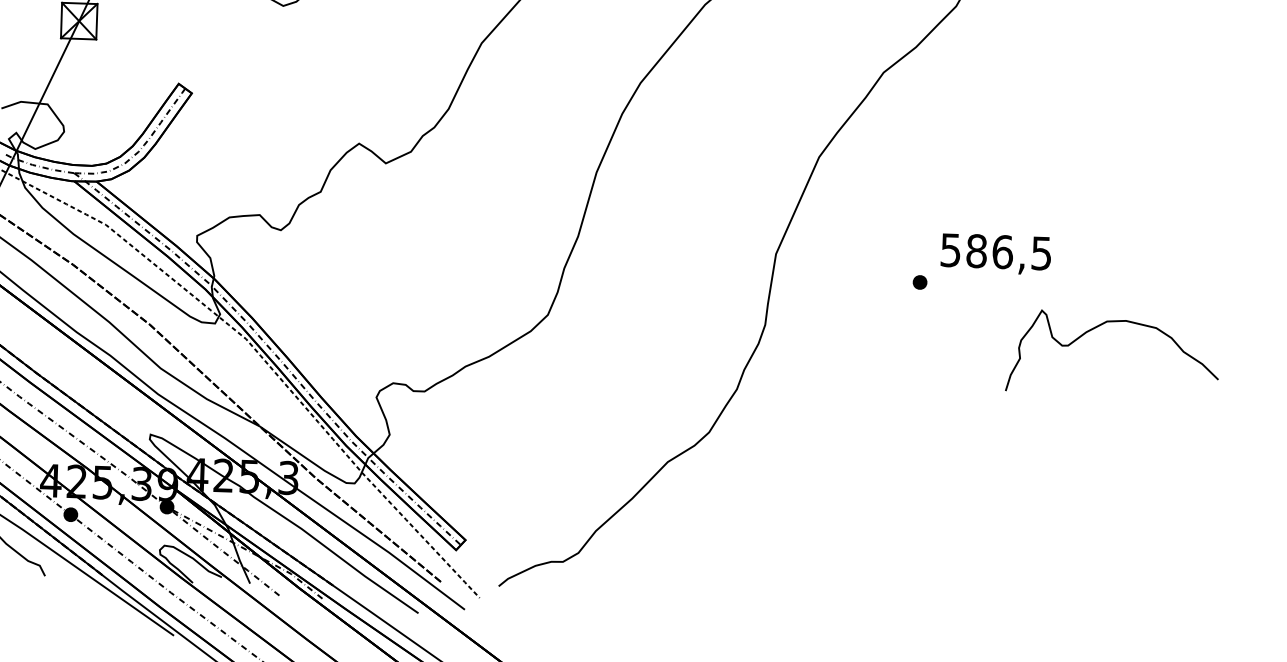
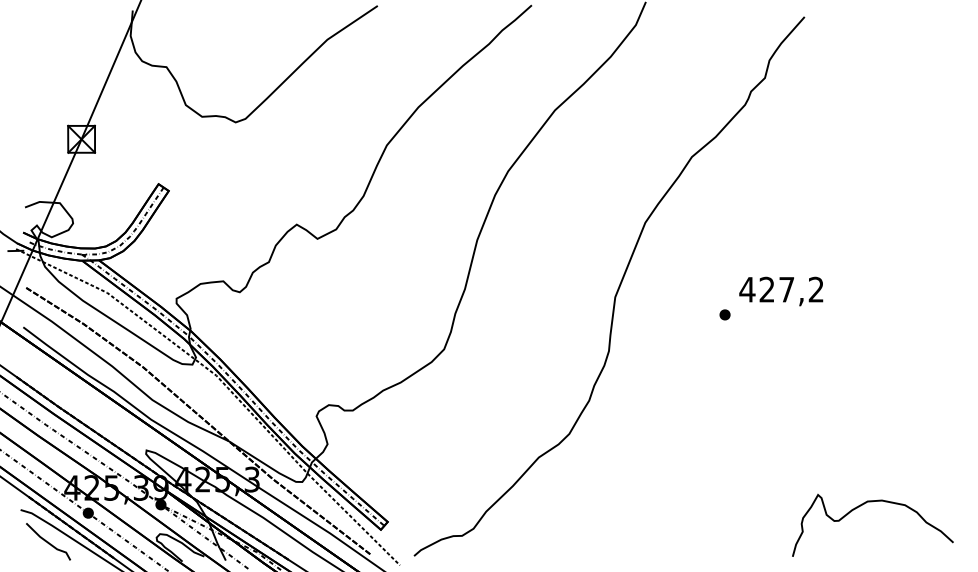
text: (995, 251) -> (781, 289), 586,5 -> 427,2
curve: (1096, 329) -> (859, 507), moved

